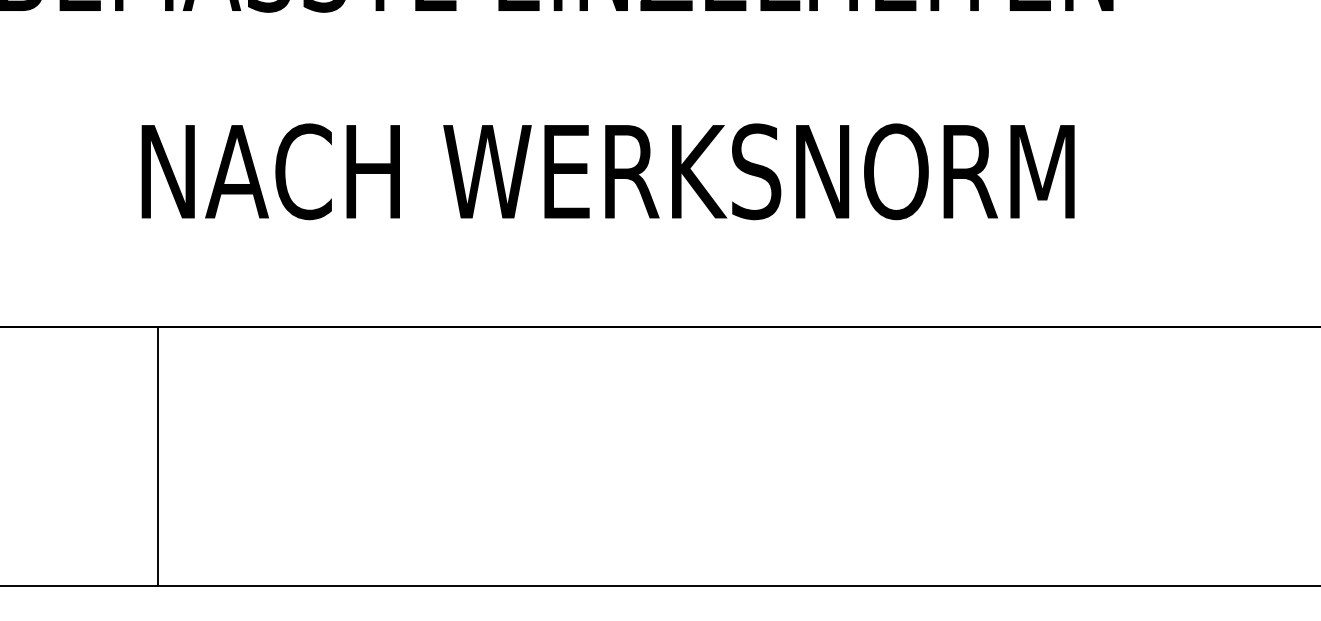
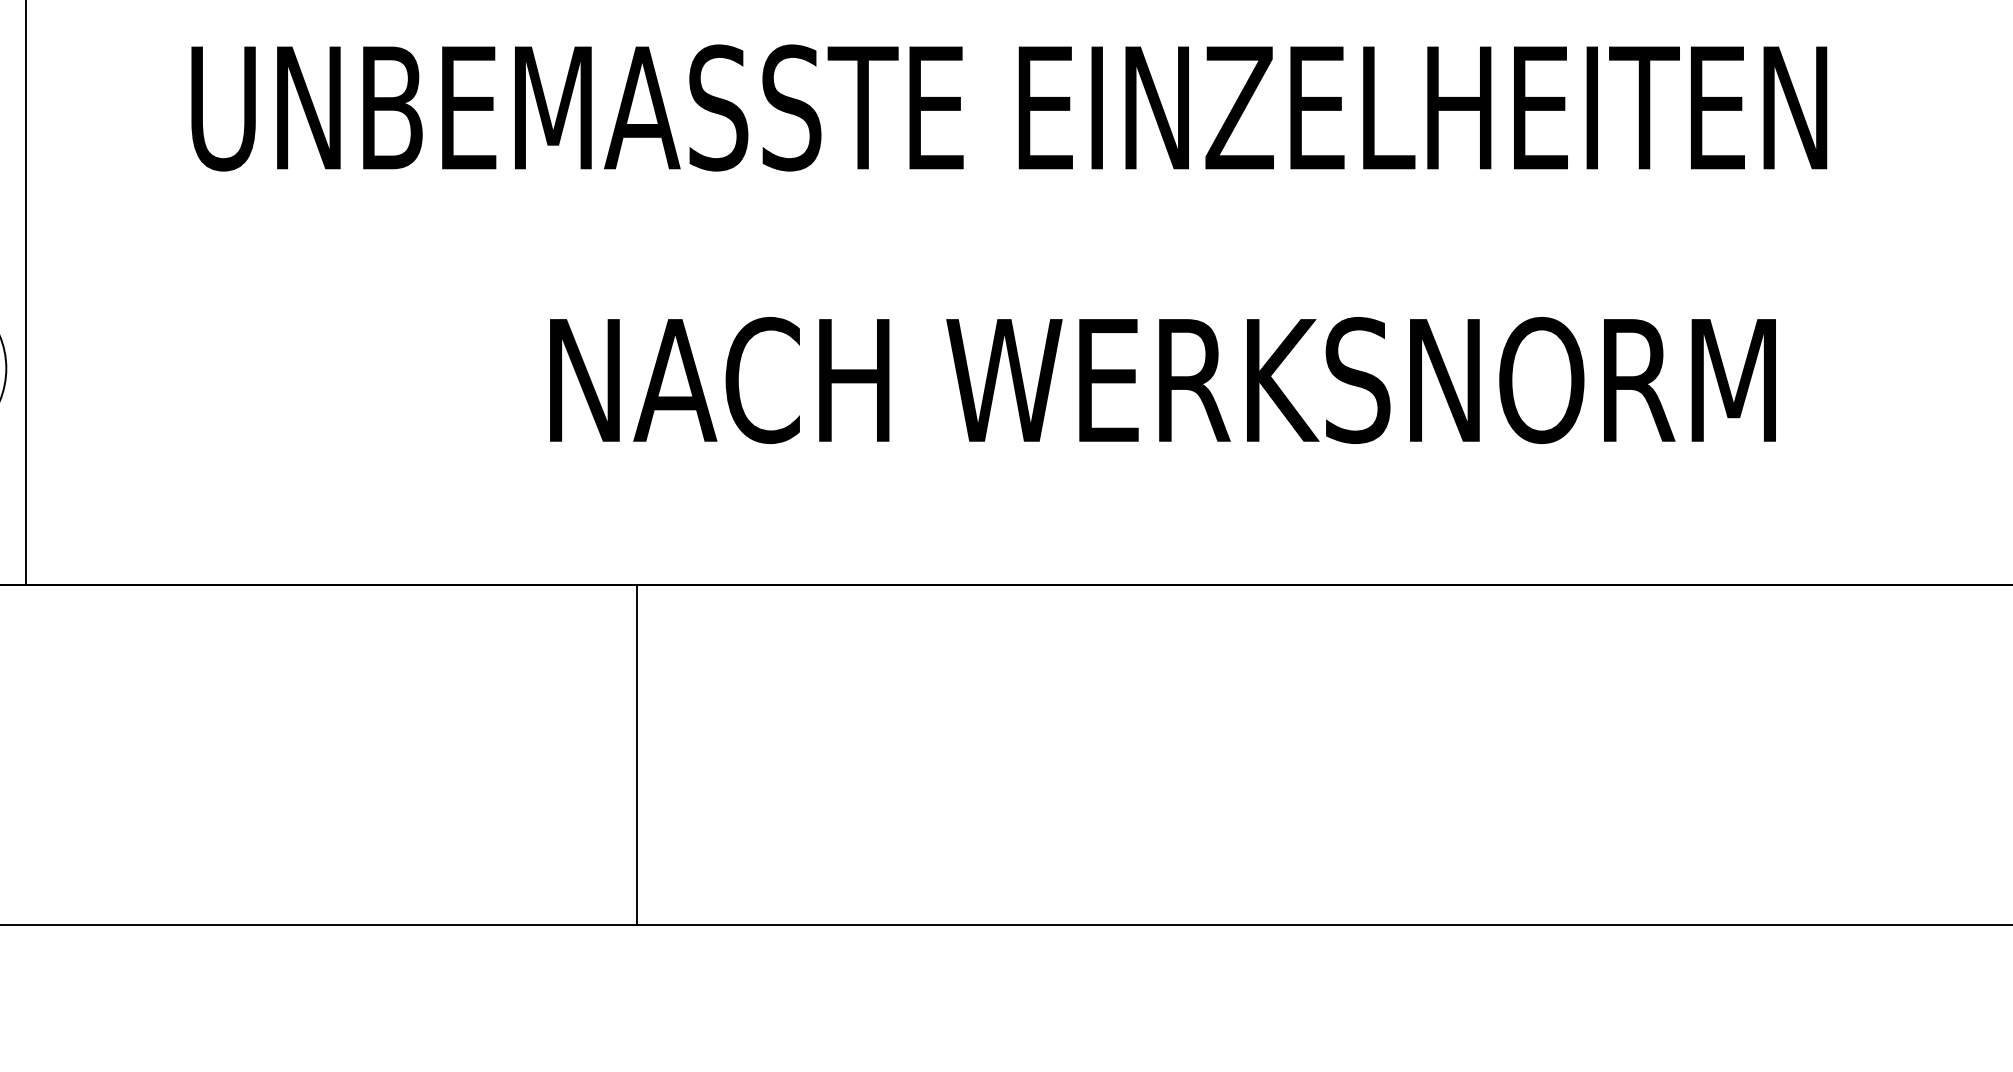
line: (157, 456) -> (636, 754), moved

